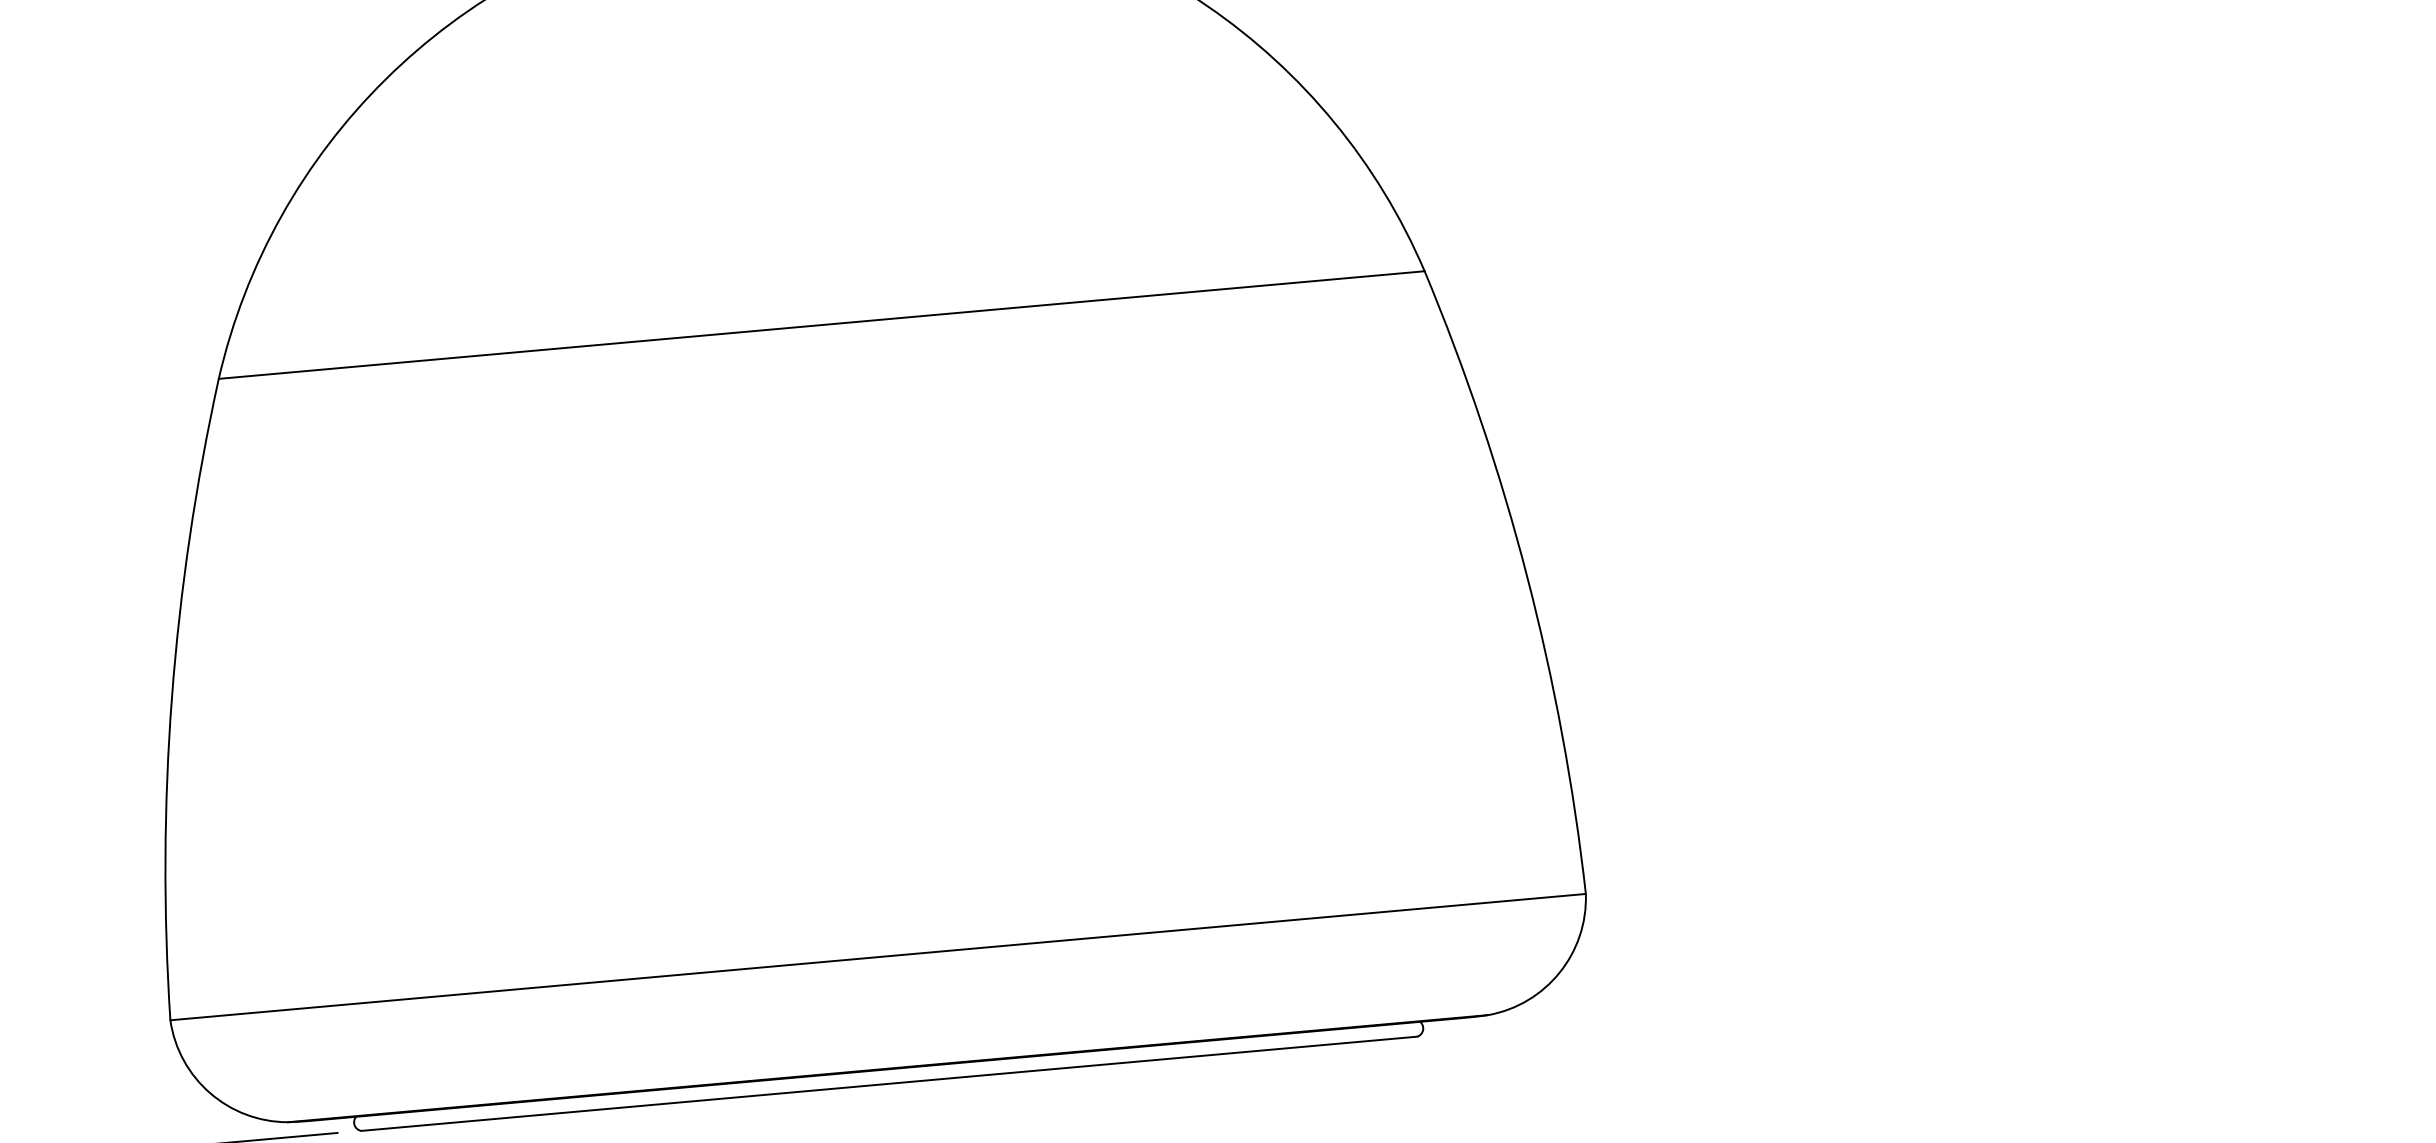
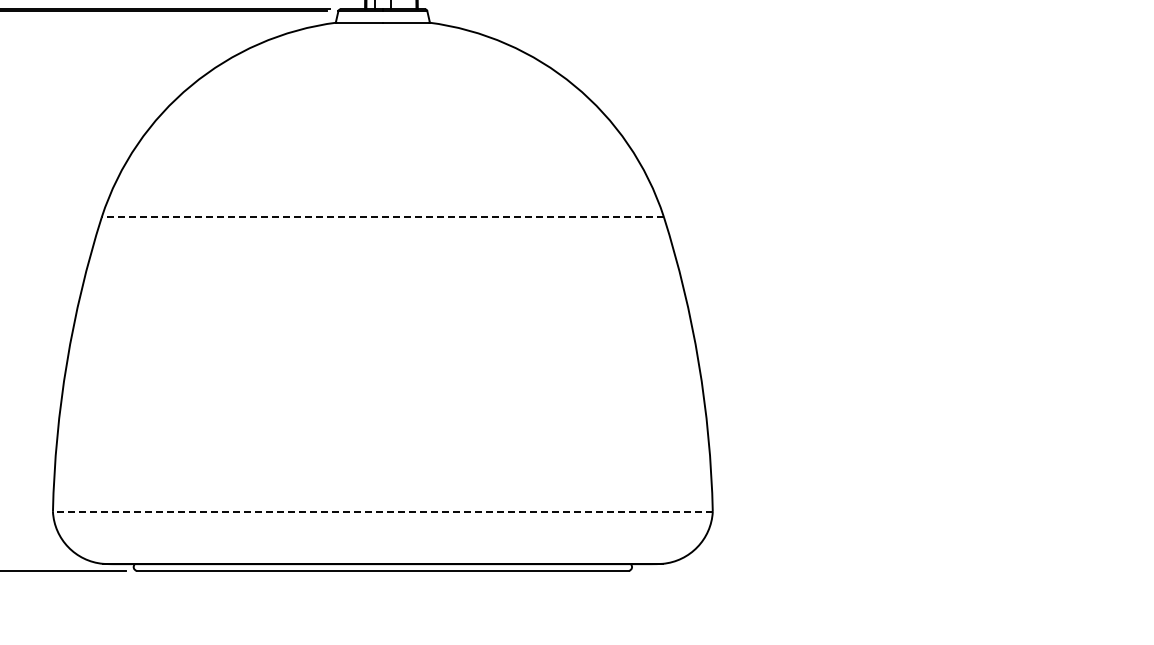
line: (820, 325) -> (382, 217), solid -> dashed
line: (877, 956) -> (382, 511), solid -> dashed

